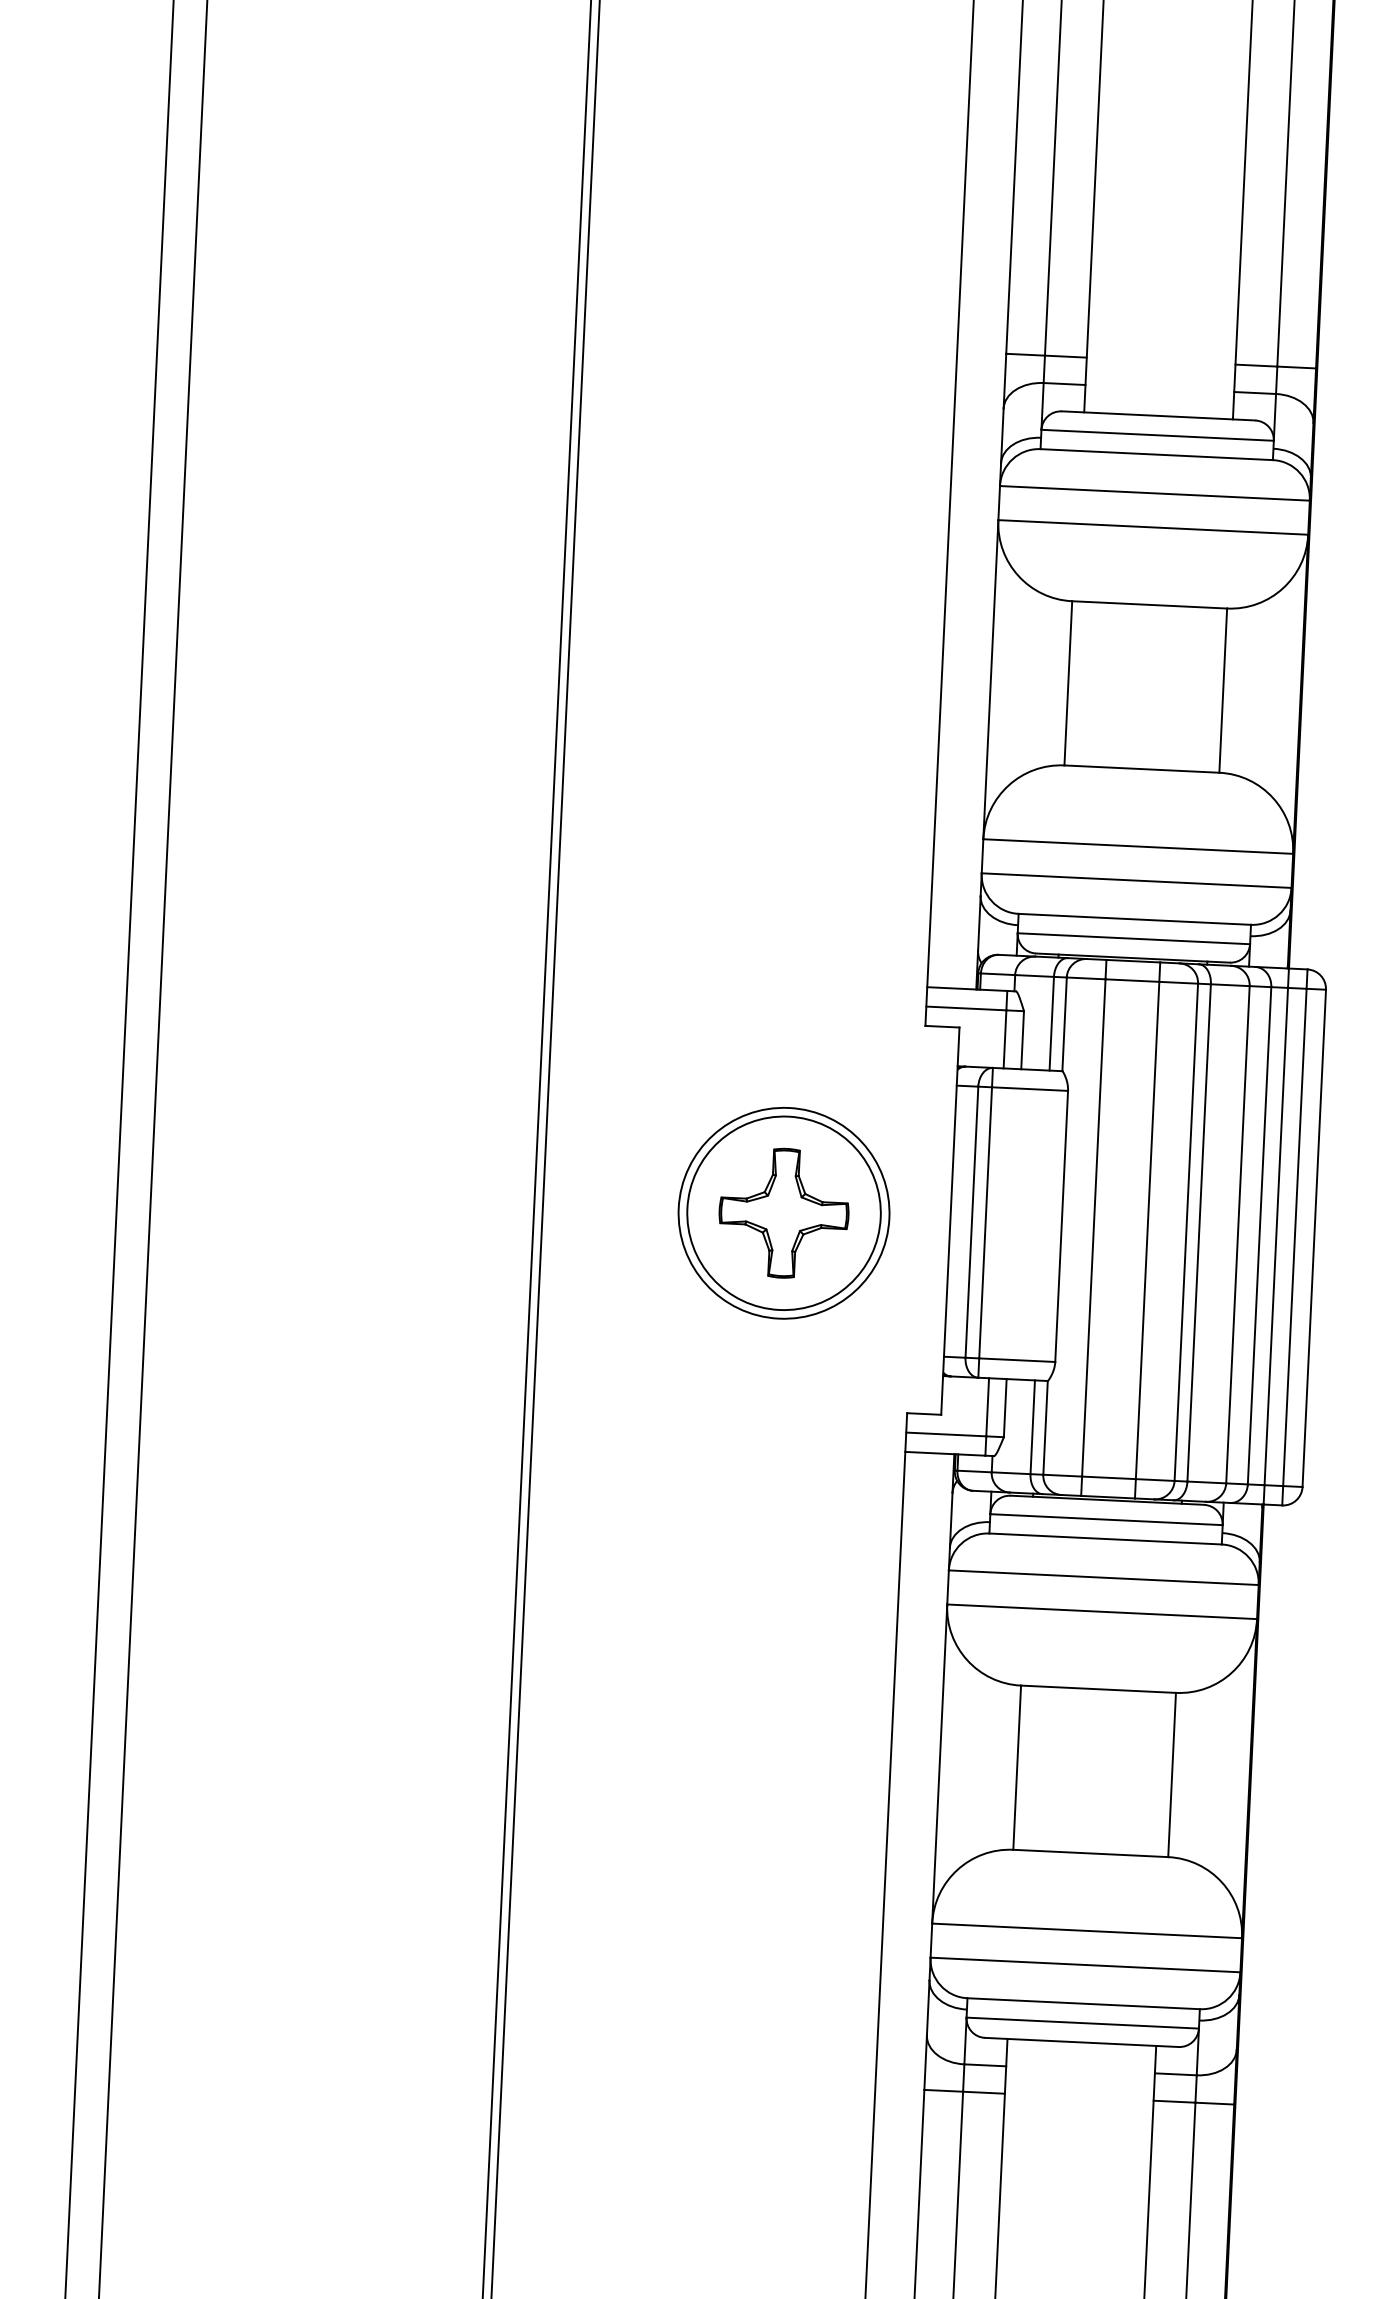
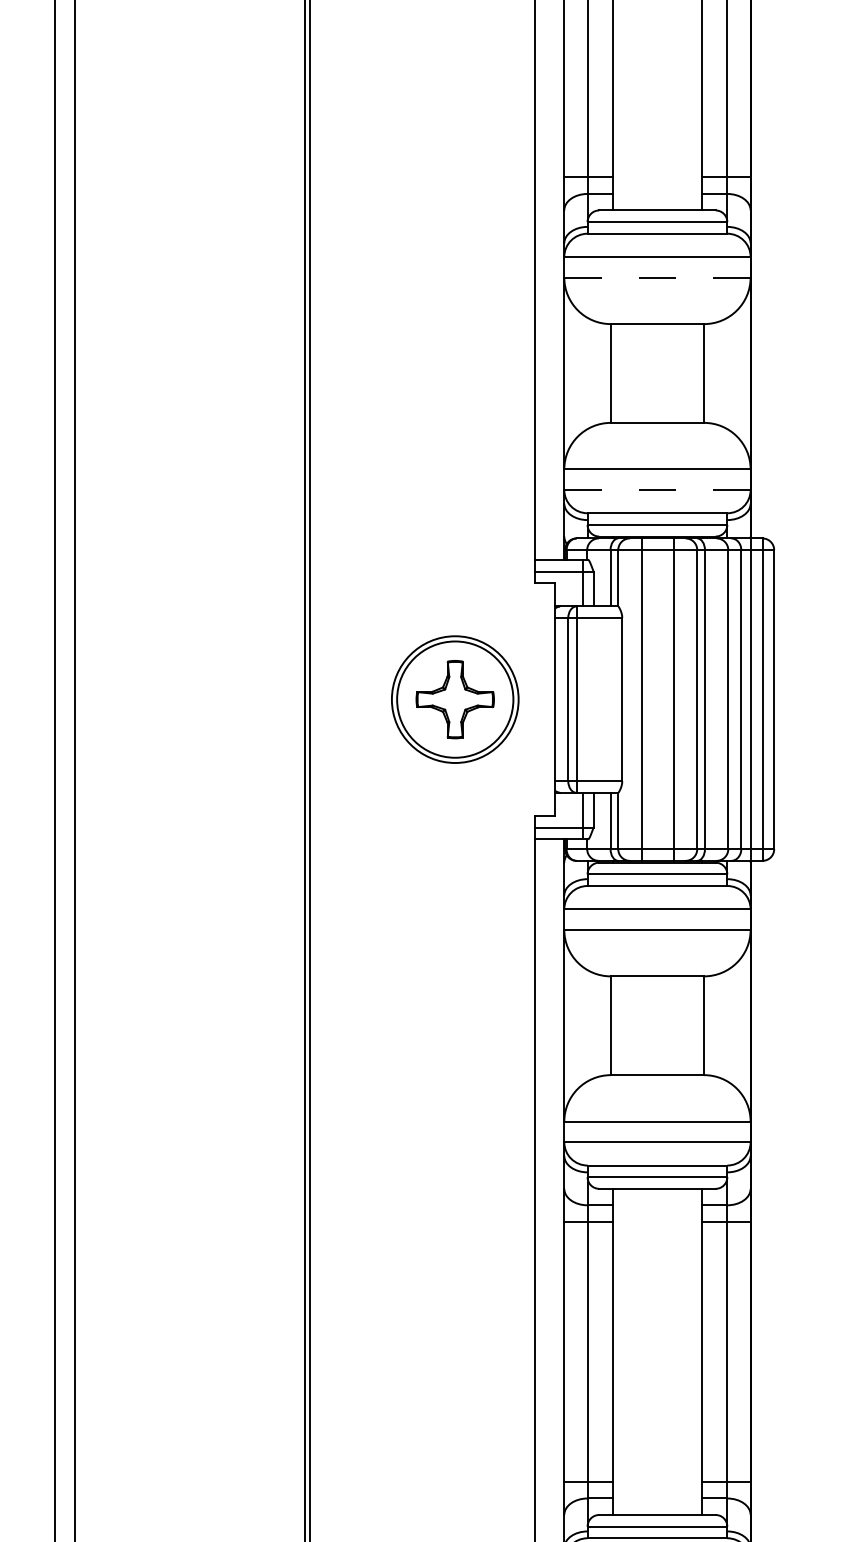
line: (1153, 527) -> (657, 277), solid -> dashed
line: (1136, 879) -> (657, 489), solid -> dashed

